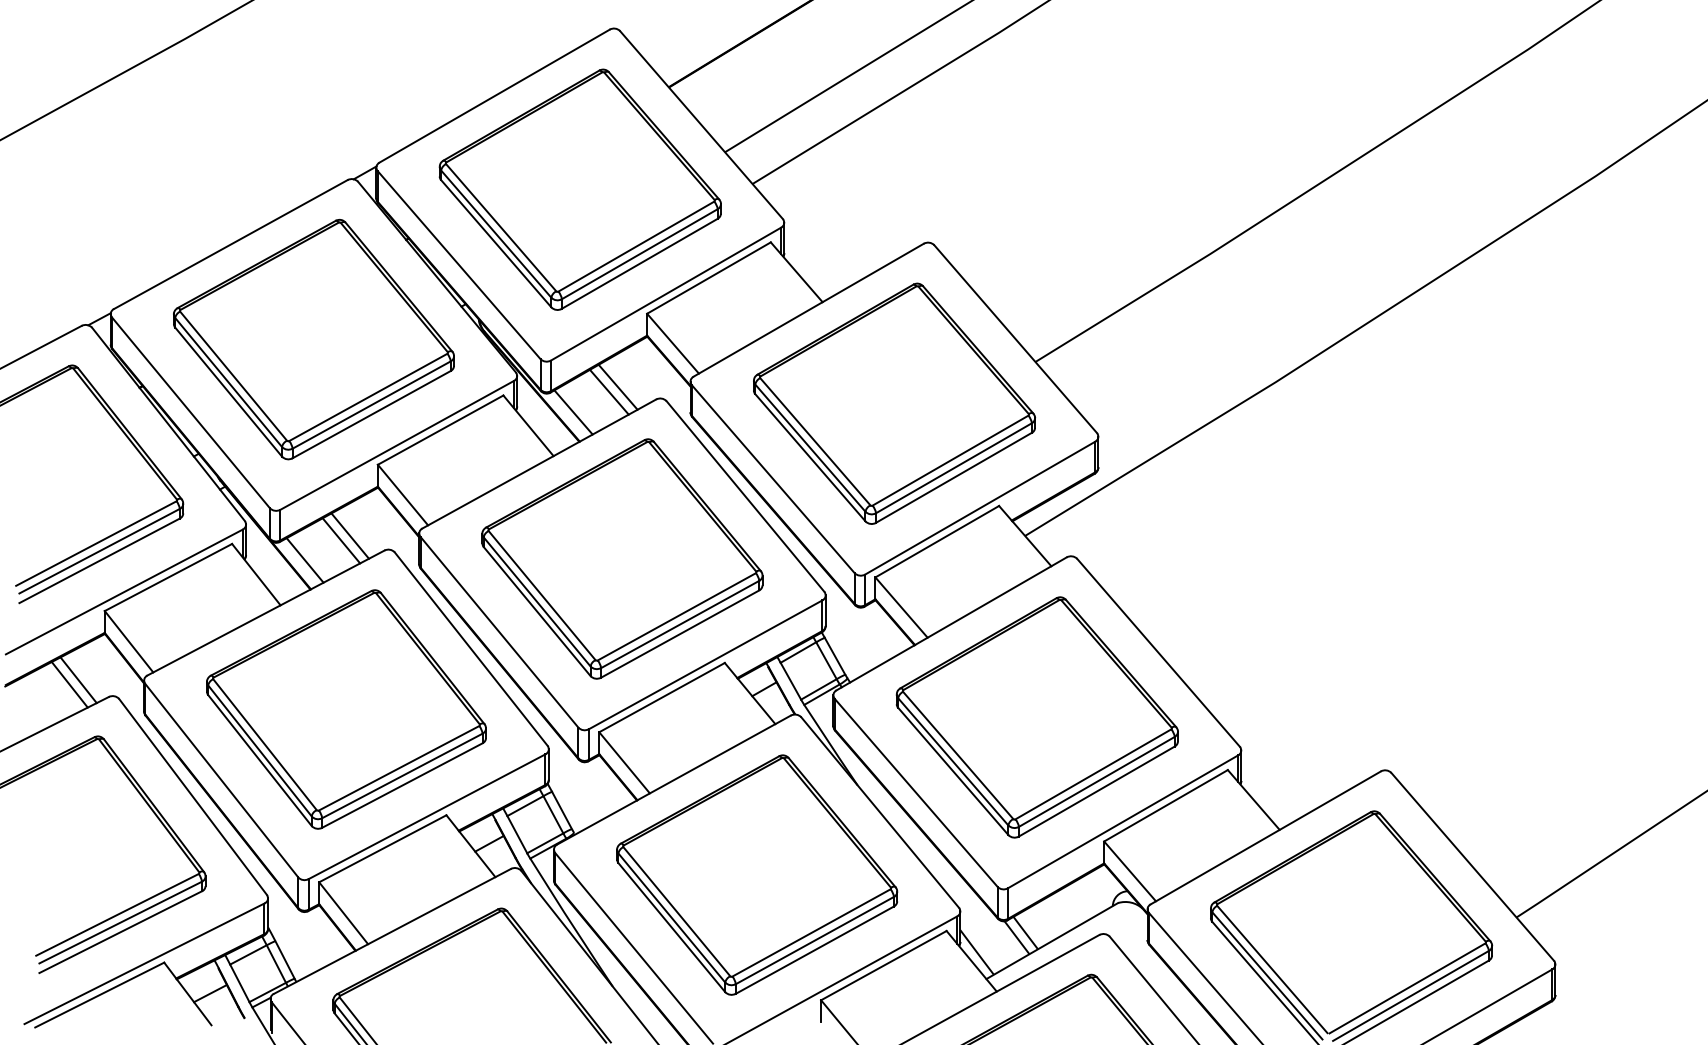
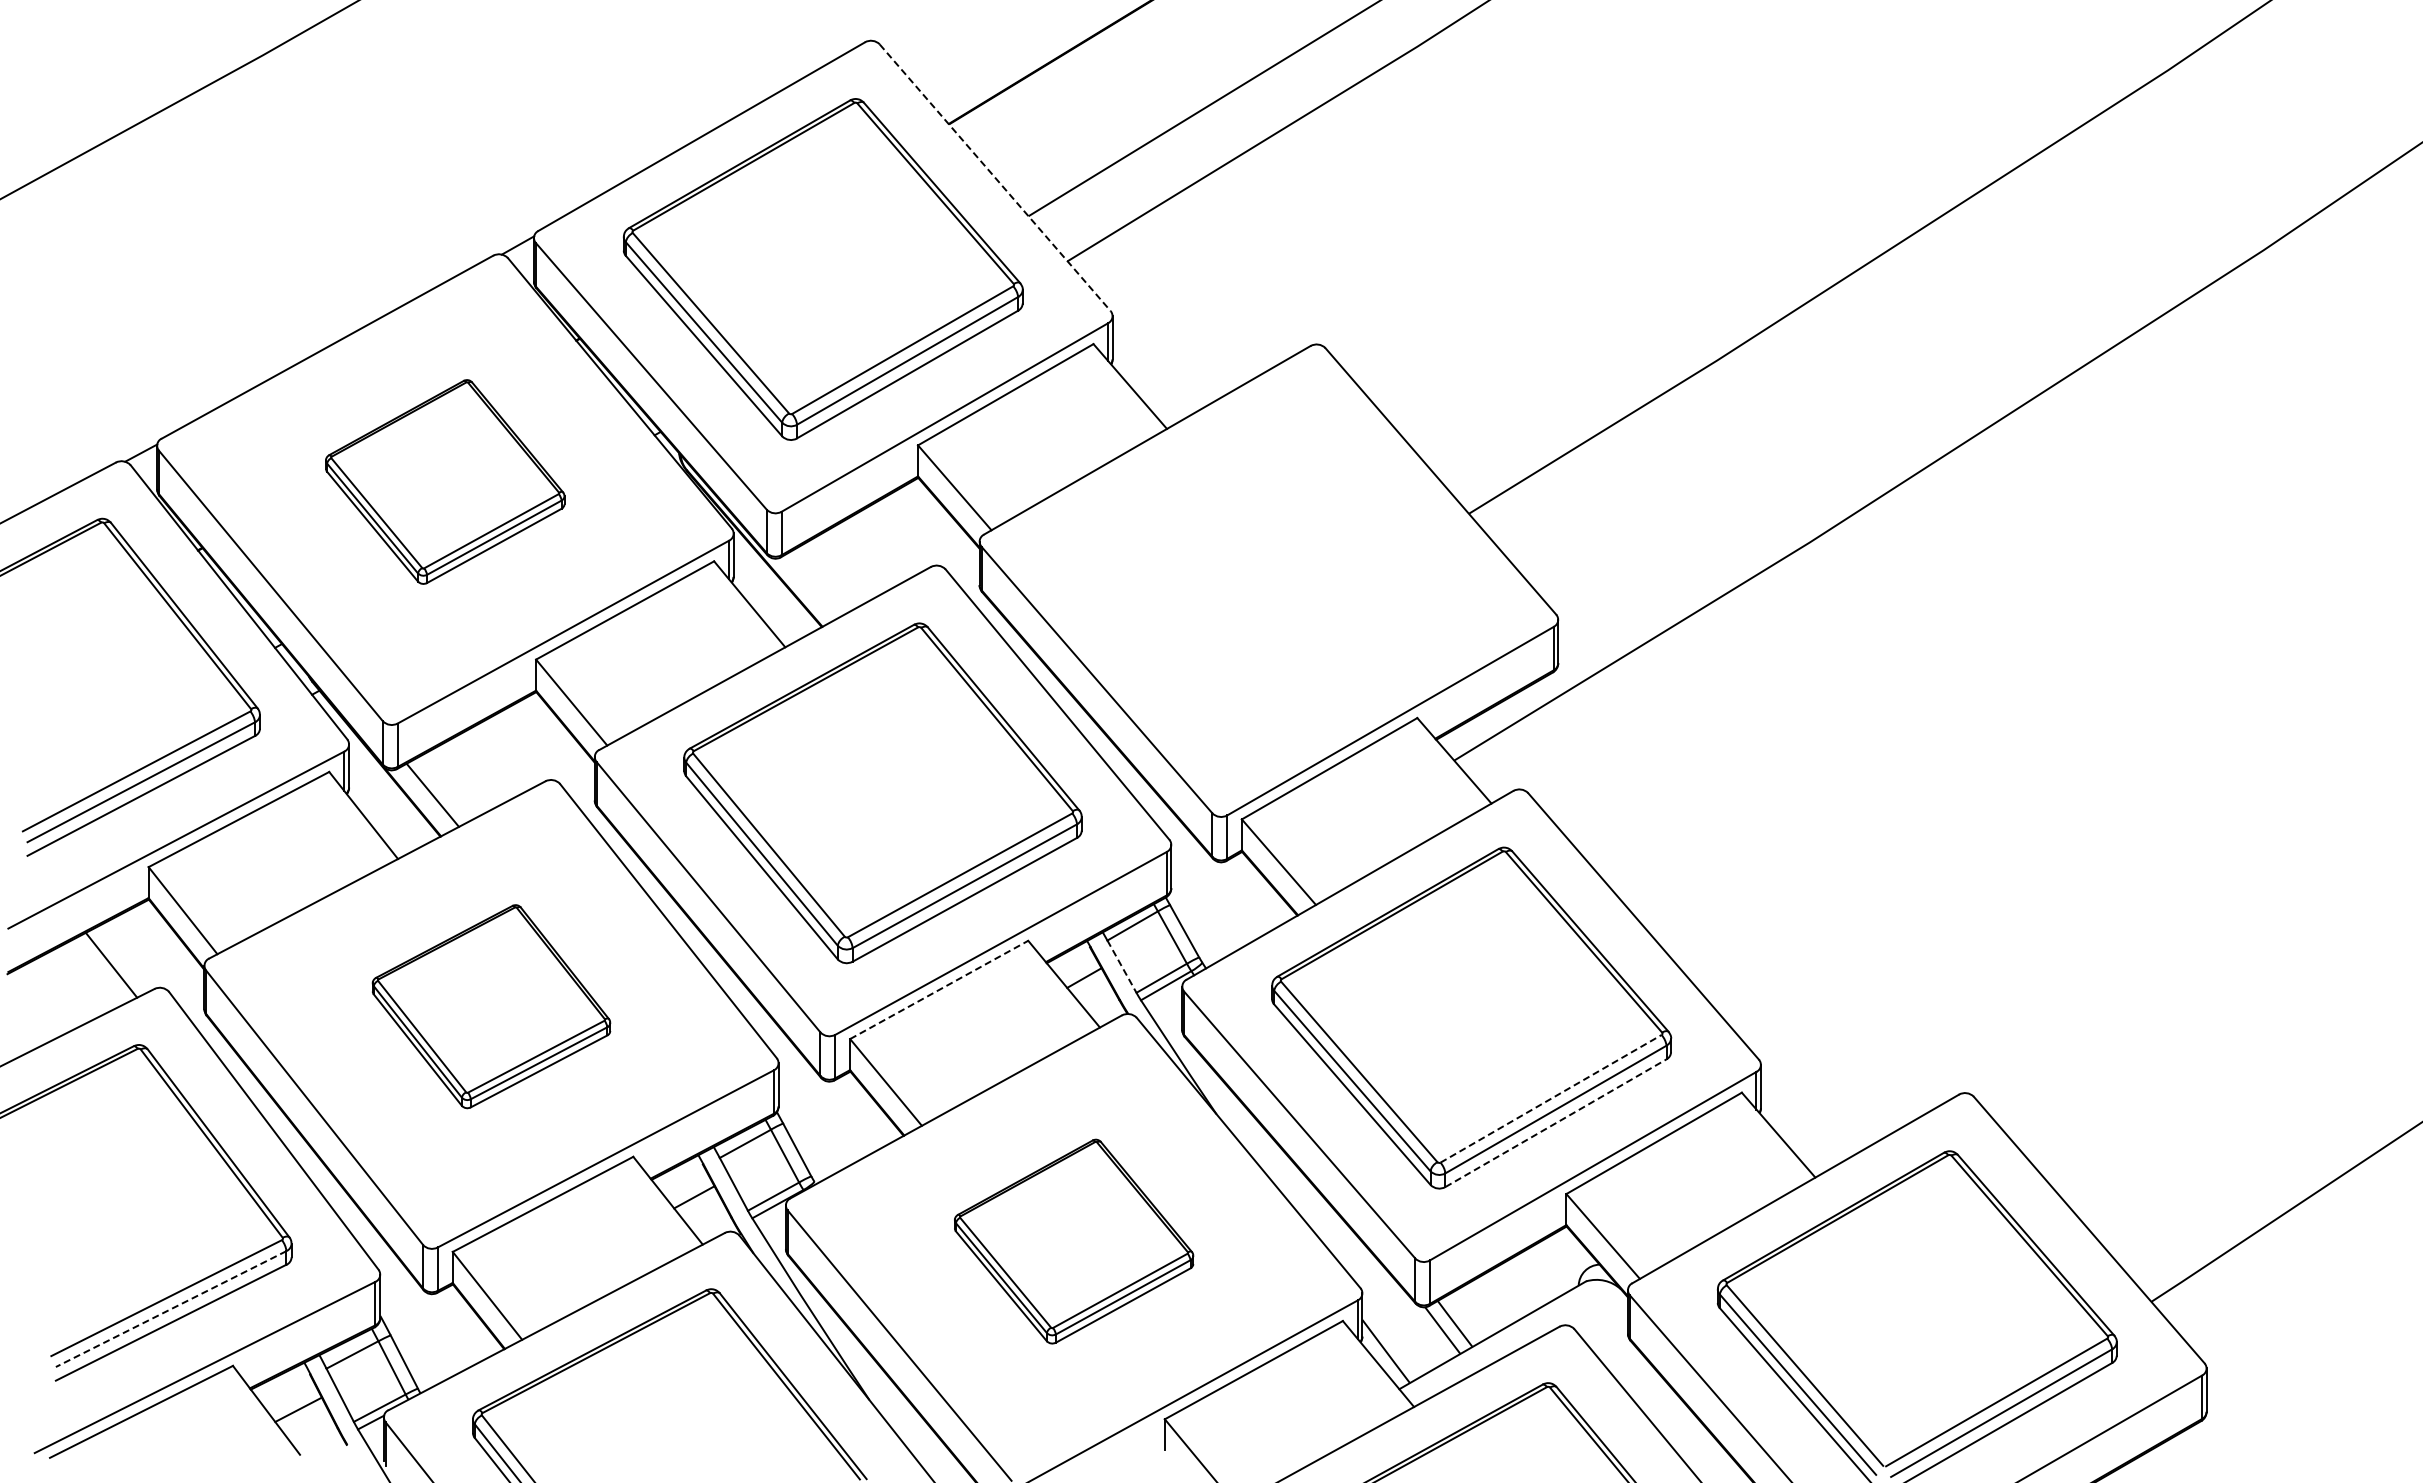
line: (701, 125) -> (995, 178), solid -> dashed
part: (313, 339) -> (444, 481), size x0.6
line: (617, 387) -> (876, 549), removed
line: (609, 392) -> (864, 556), removed
part: (894, 403) -> (1268, 572), removed
line: (573, 412) -> (813, 585), removed
line: (349, 535) -> (496, 760), removed
line: (340, 540) -> (483, 767), removed
line: (790, 681) -> (1121, 966), solid -> dashed
line: (69, 684) -> (98, 971), removed
line: (662, 697) -> (939, 989), solid -> dashed
part: (346, 709) -> (491, 1006), size x0.6
line: (1093, 774) -> (1551, 1098), solid -> dashed
line: (1097, 791) -> (1556, 1123), solid -> dashed
part: (756, 874) -> (1073, 1241), size x0.6
line: (120, 922) -> (170, 1309), solid -> dashed

